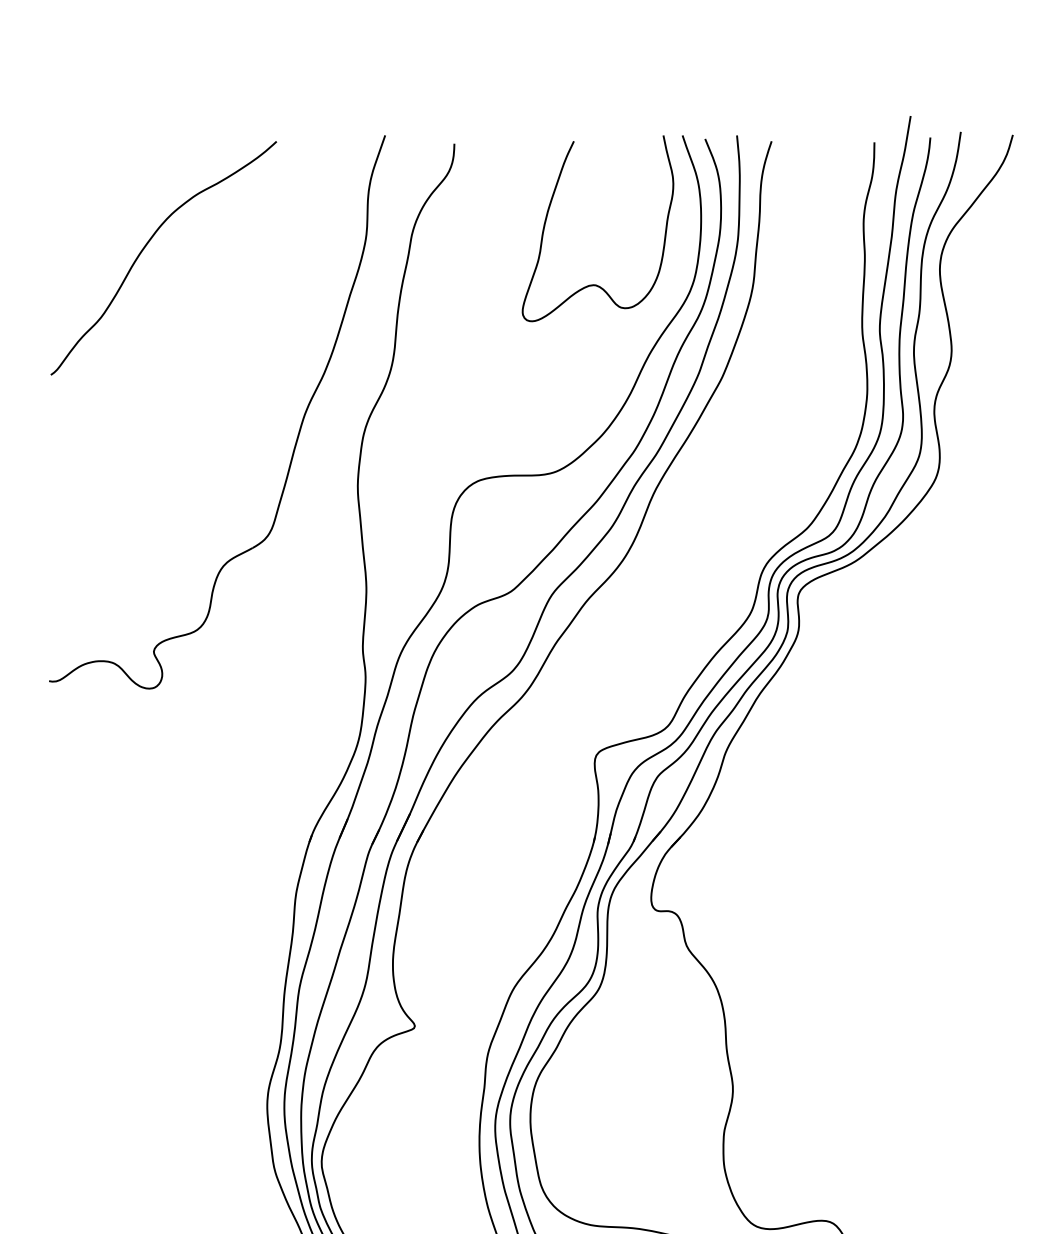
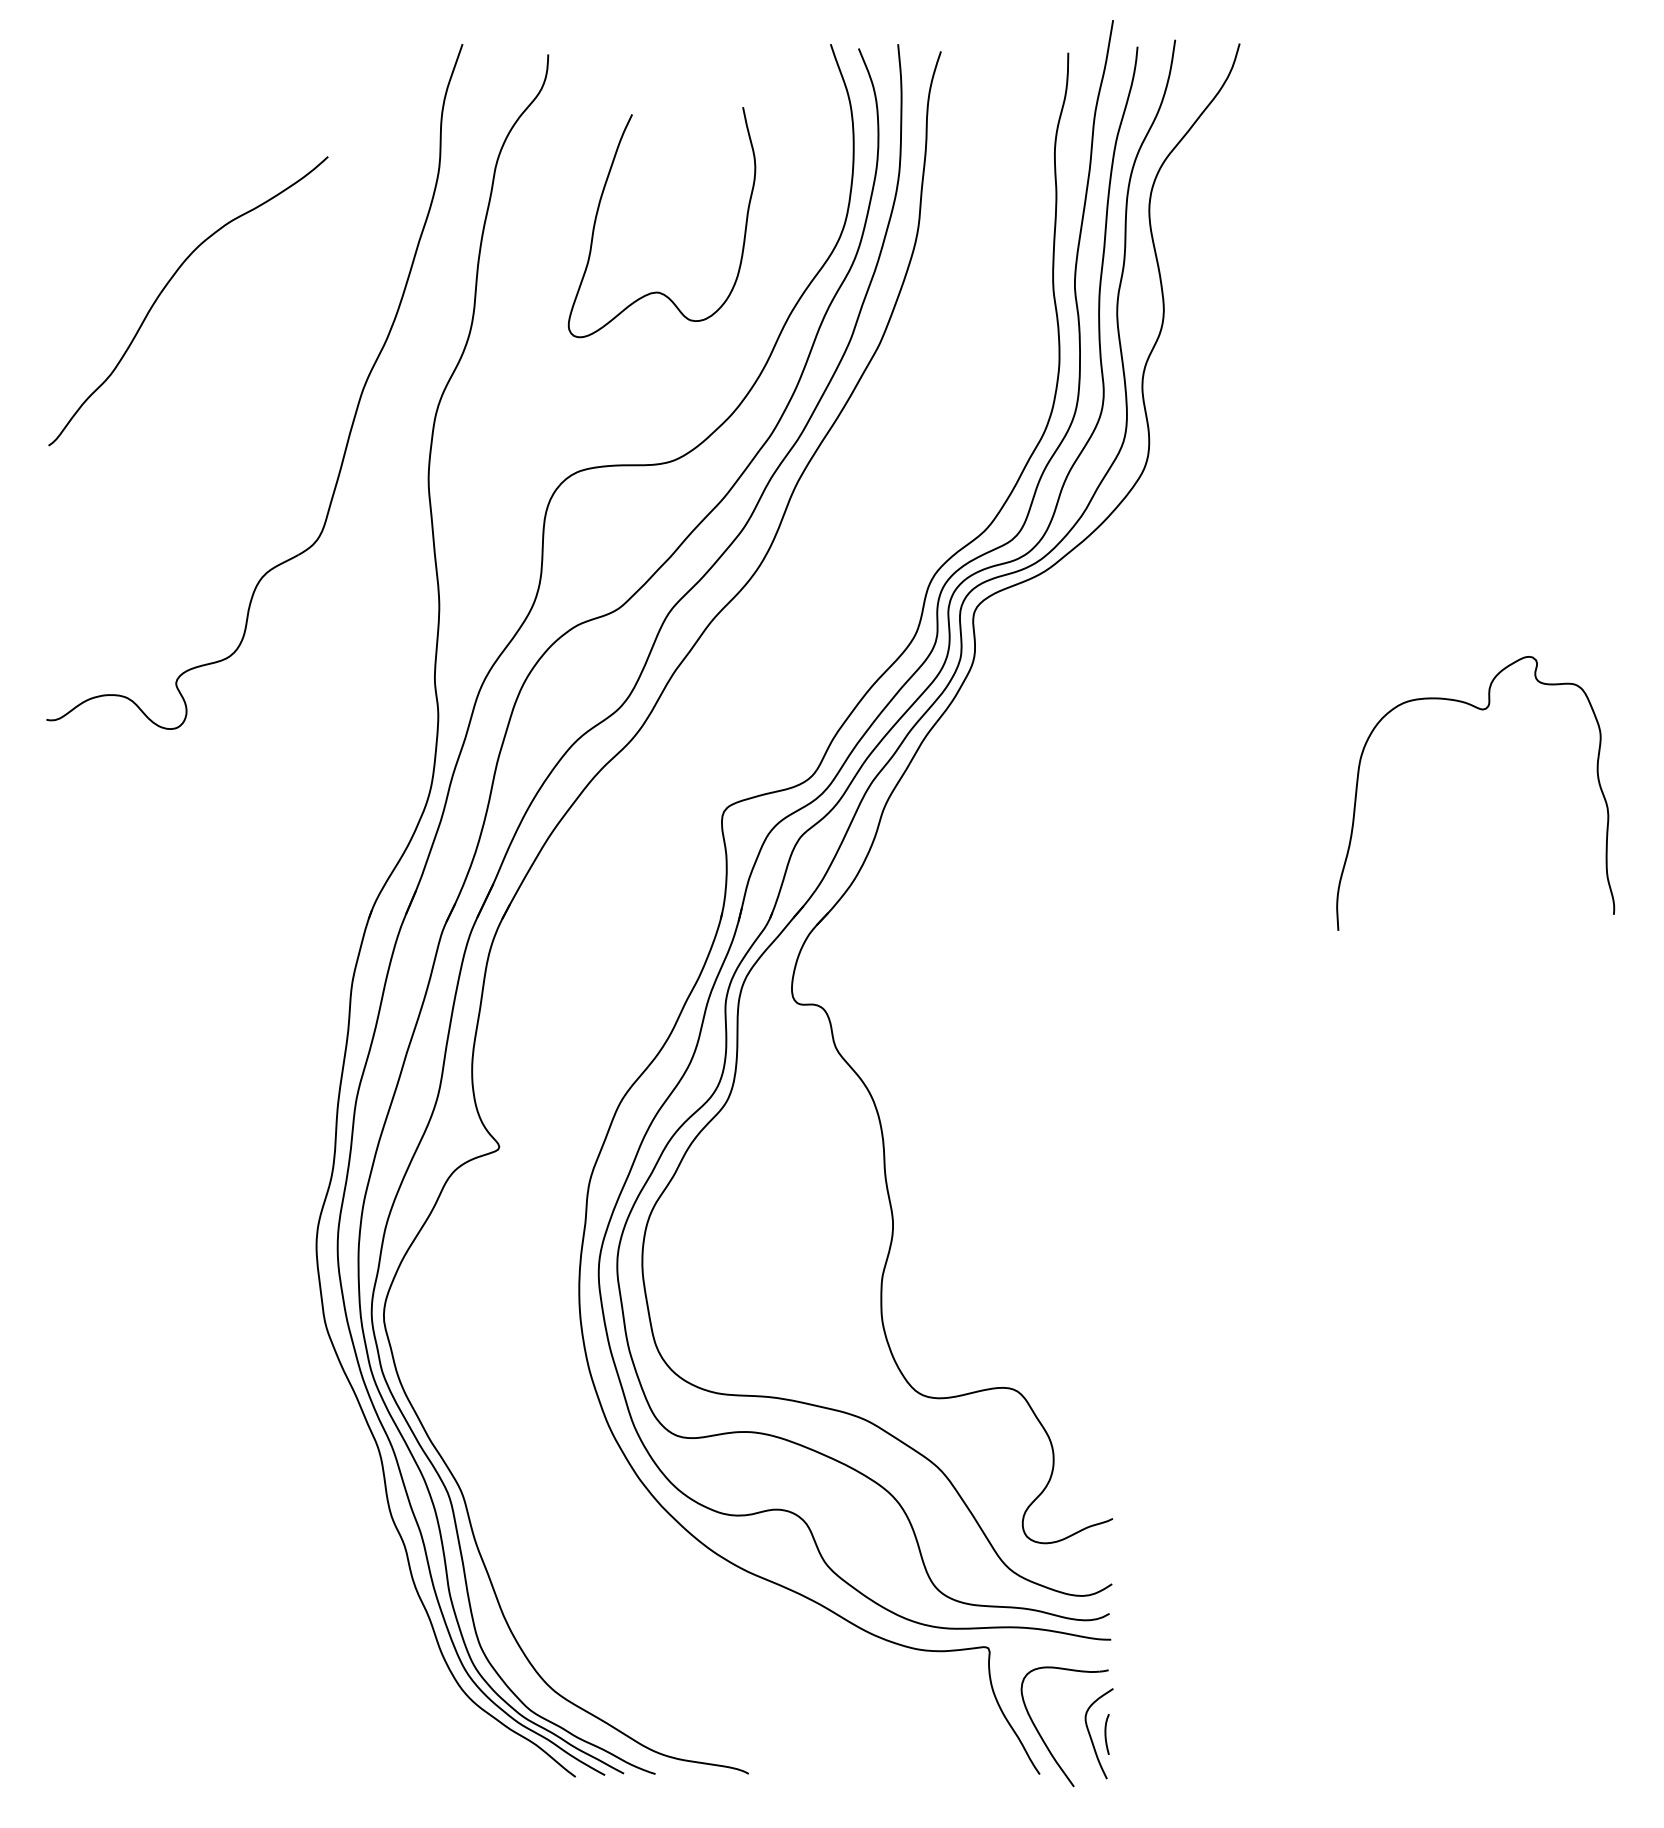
curve: (547, 217) -> (599, 208), moved
curve: (146, 245) -> (167, 285), moved

